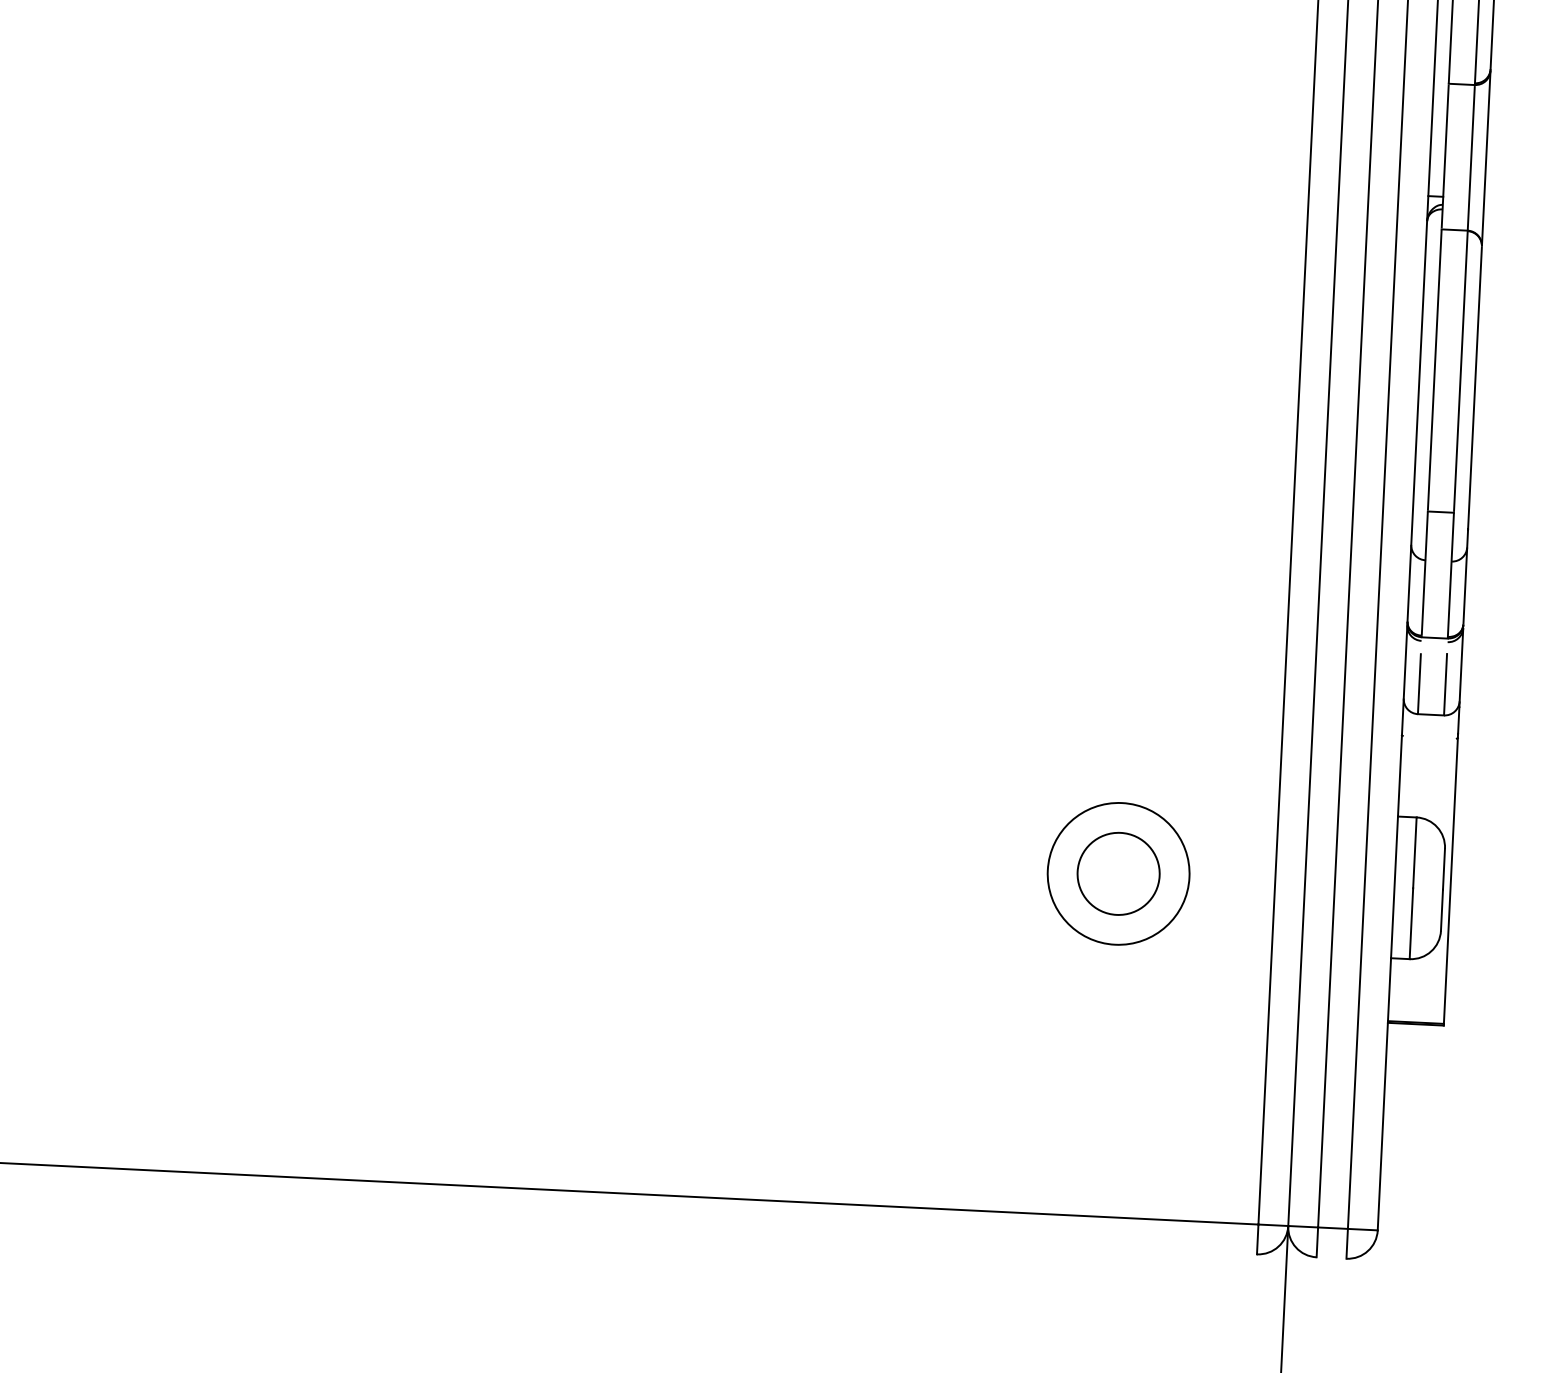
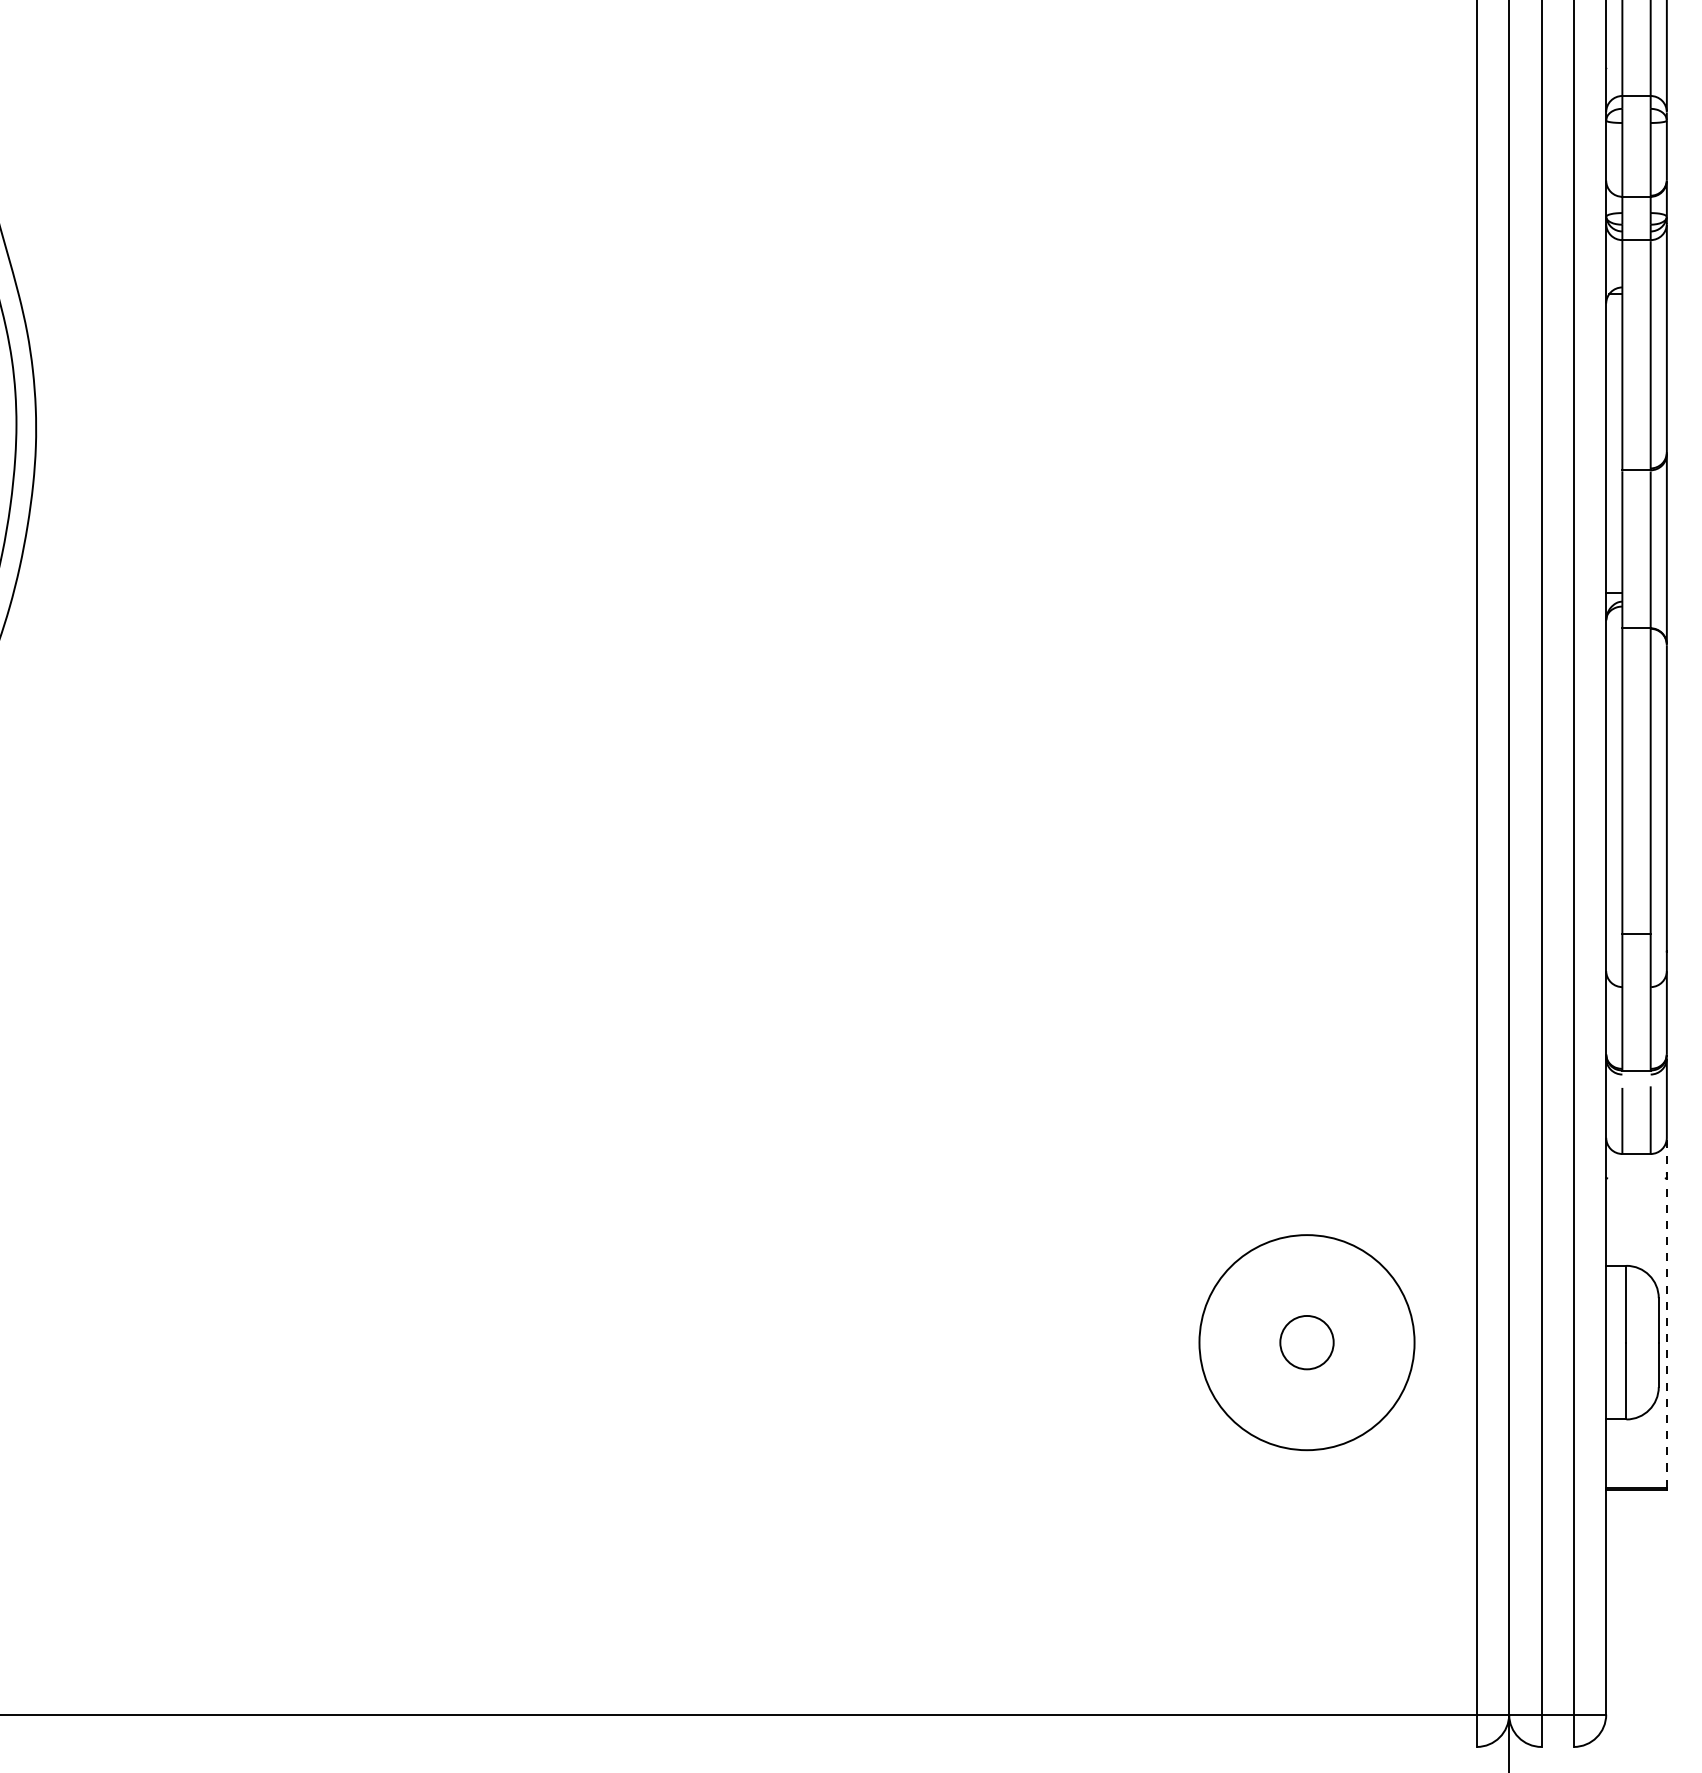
line: (1451, 862) -> (1666, 1312), solid -> dashed
circle: (1118, 873) -> (1306, 1342), size x0.6
circle: (1118, 873) -> (1306, 1342), size x1.4

